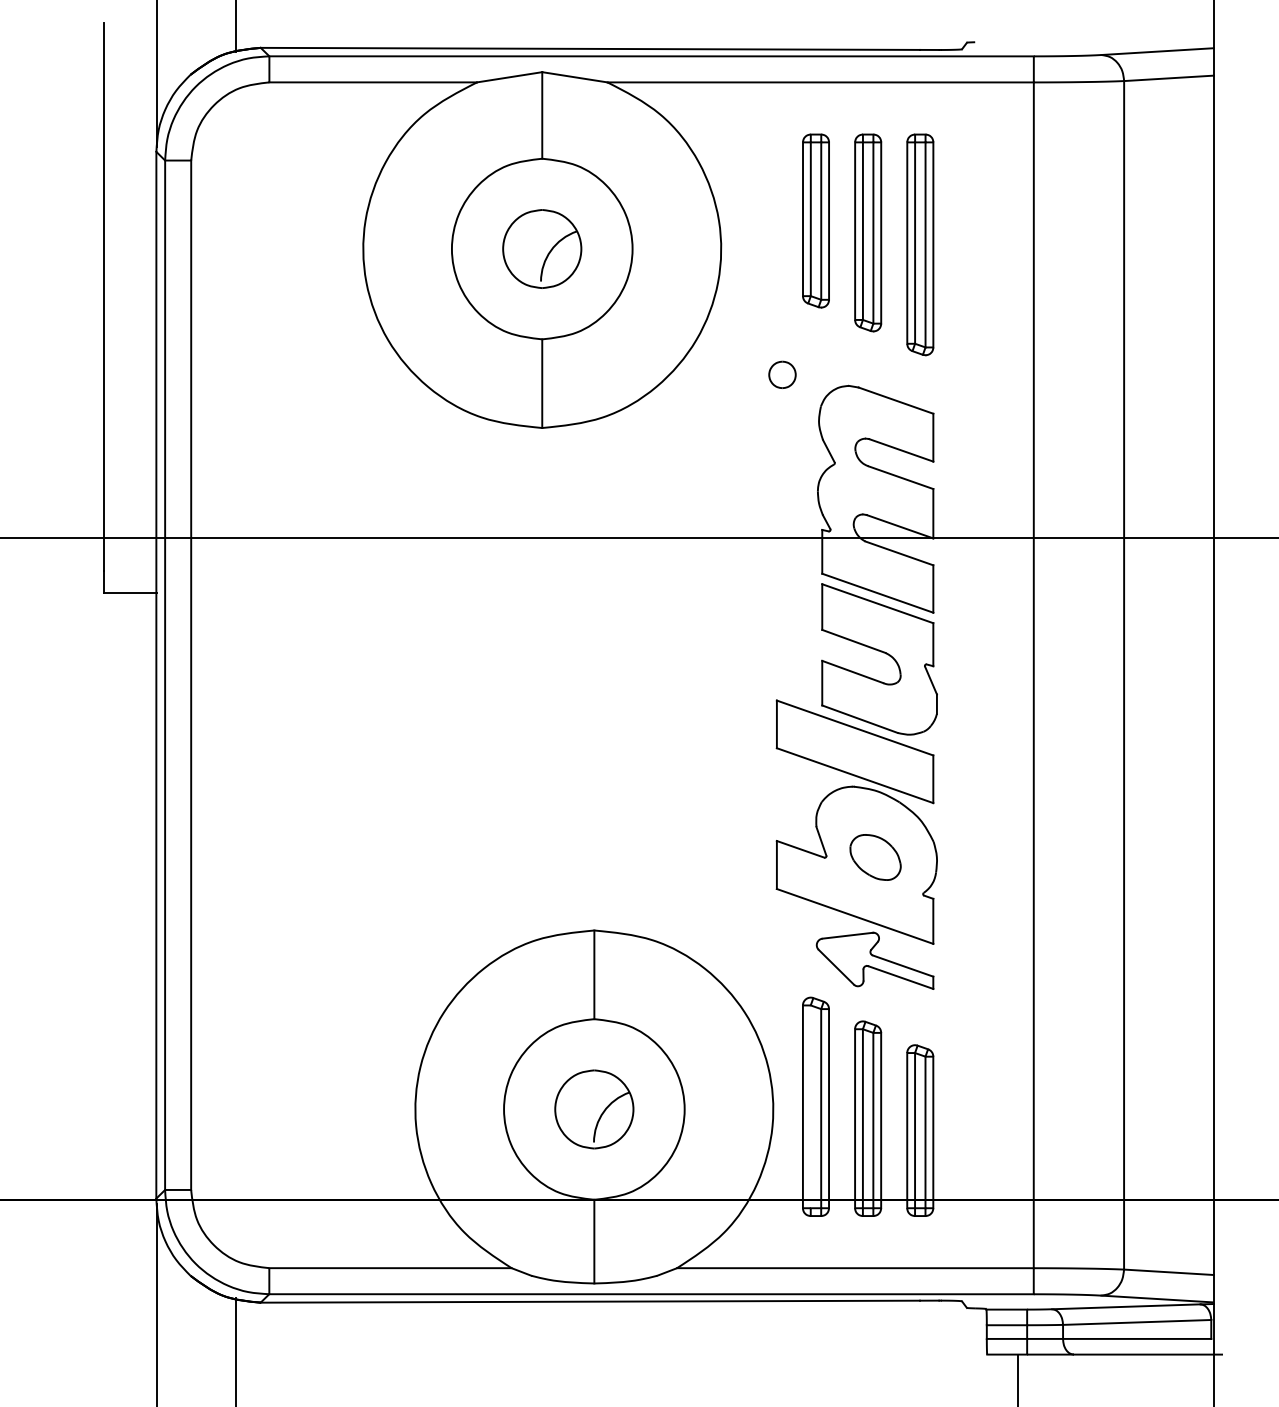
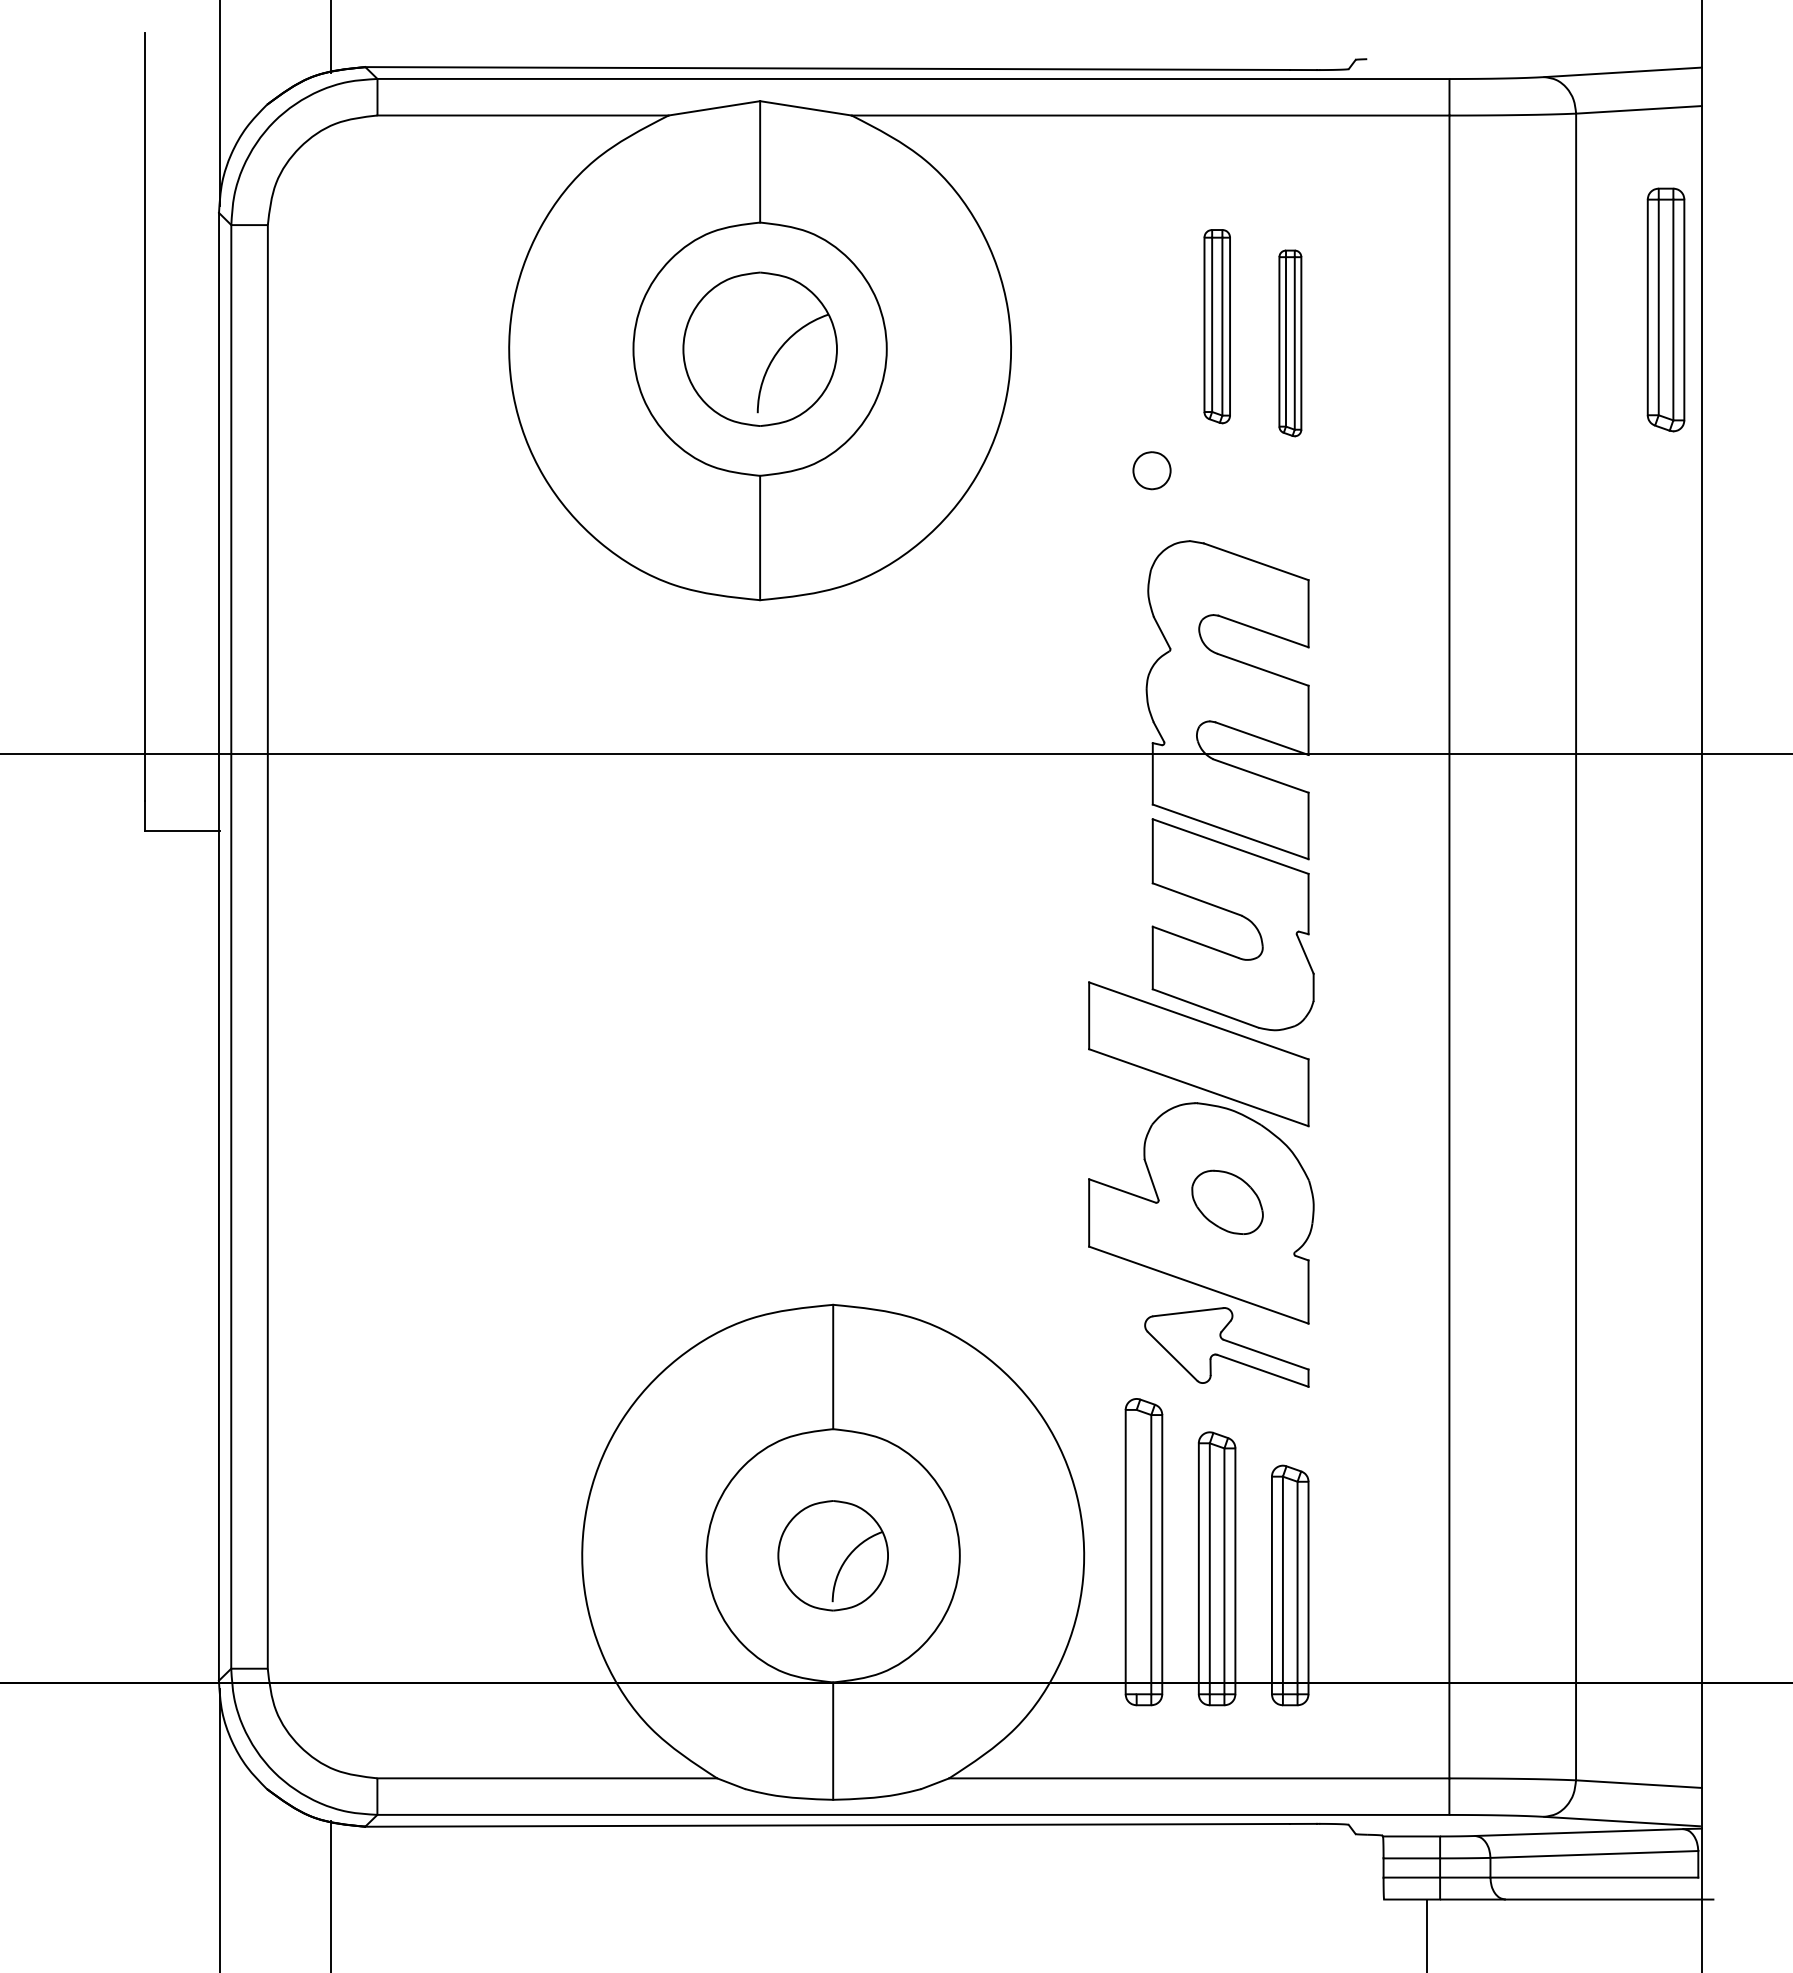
part: (815, 220) -> (1665, 309), moved
part: (868, 232) -> (1217, 326), size x0.7
part: (920, 244) -> (1290, 343), size x0.6
part: (541, 248) -> (759, 348), size x1.4
part: (782, 374) -> (1151, 470), moved

